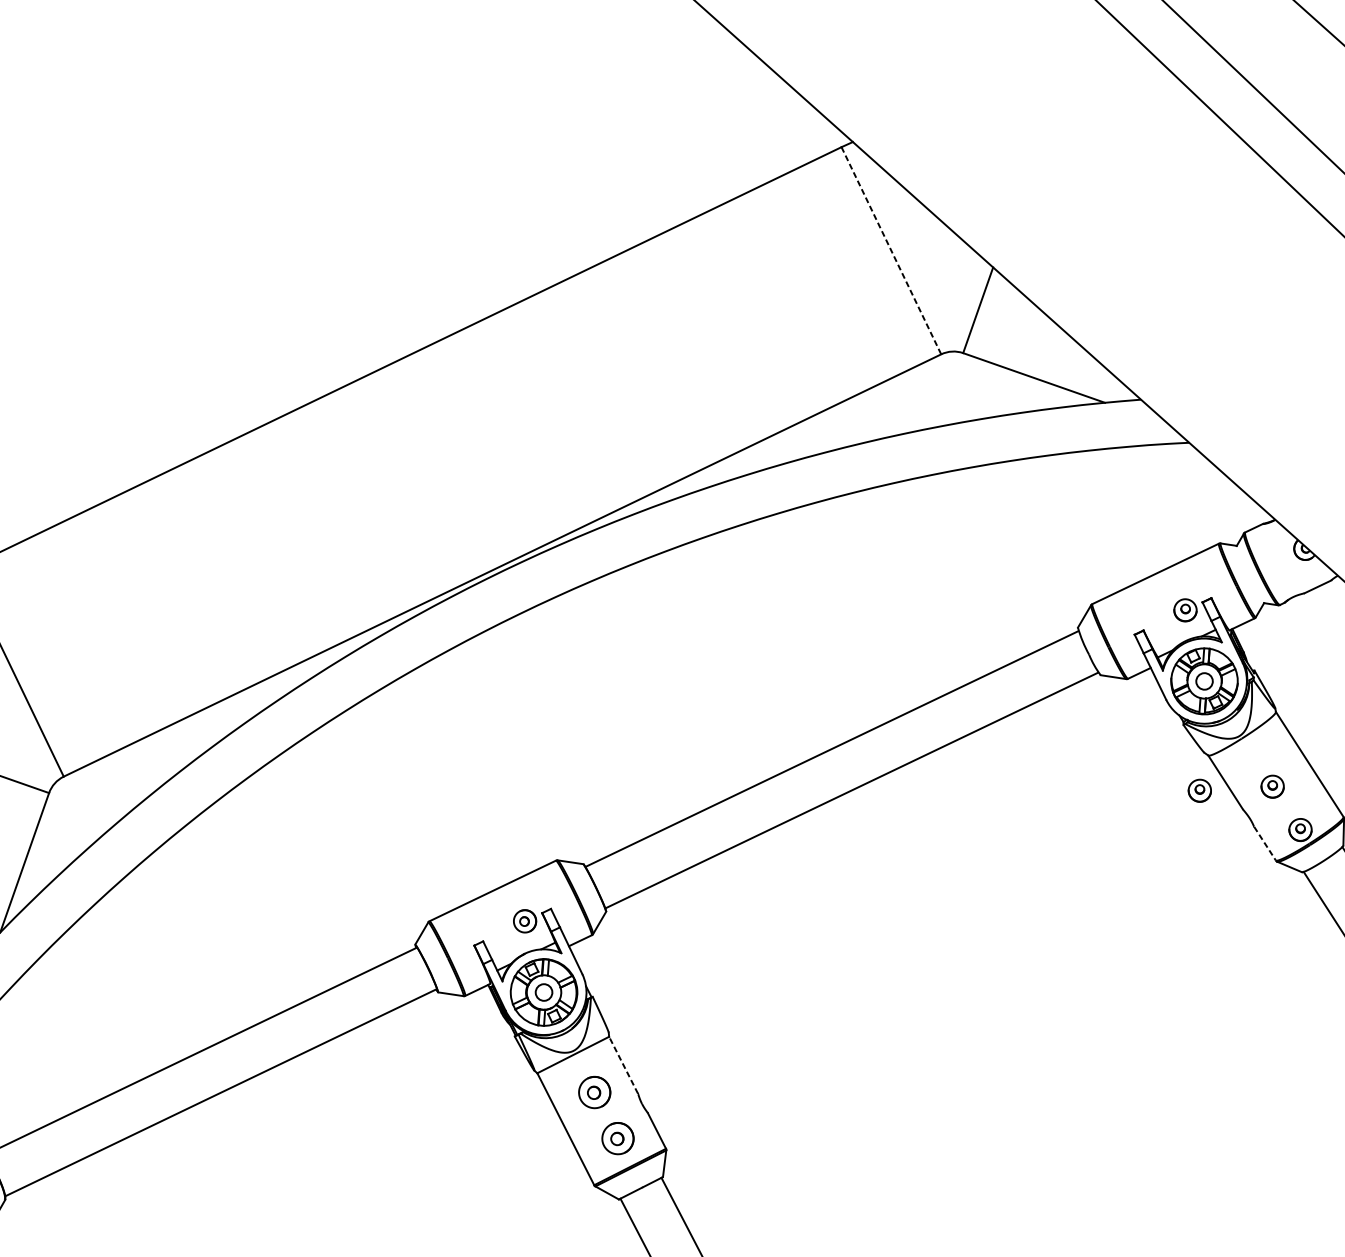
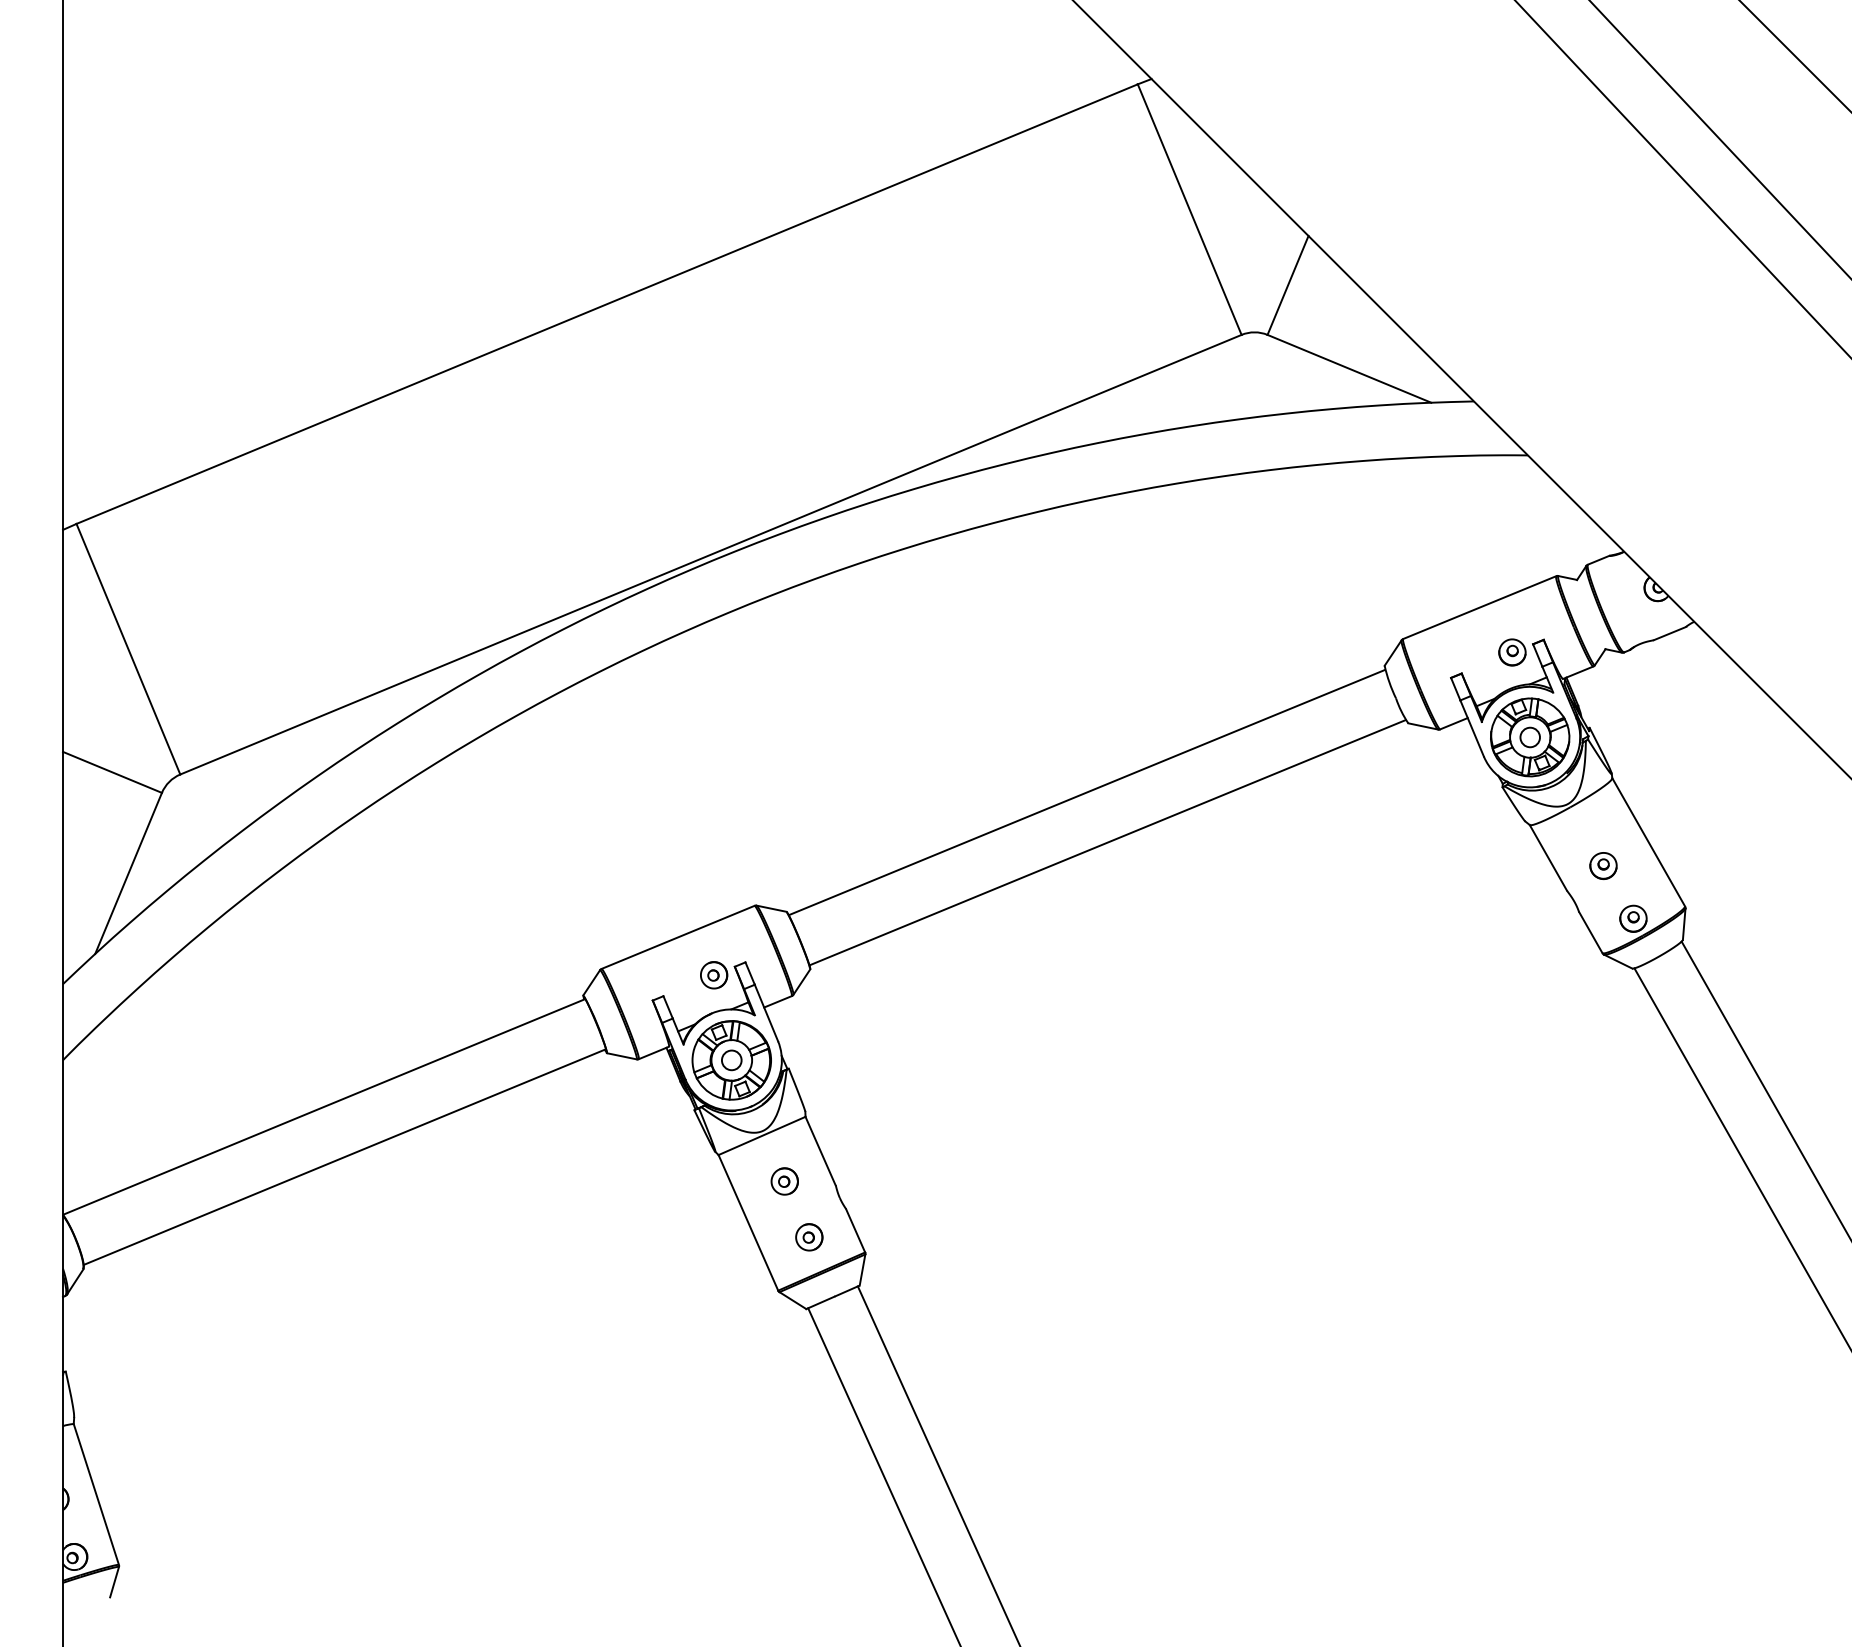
line: (891, 250) -> (1189, 209), dashed -> solid
part: (1199, 791) -> (1517, 866), removed
line: (1264, 843) -> (1590, 932), dashed -> solid
line: (623, 1065) -> (820, 1151), dashed -> solid
part: (594, 1092) -> (784, 1181), size x0.71
part: (618, 1138) -> (809, 1237), size x0.71

